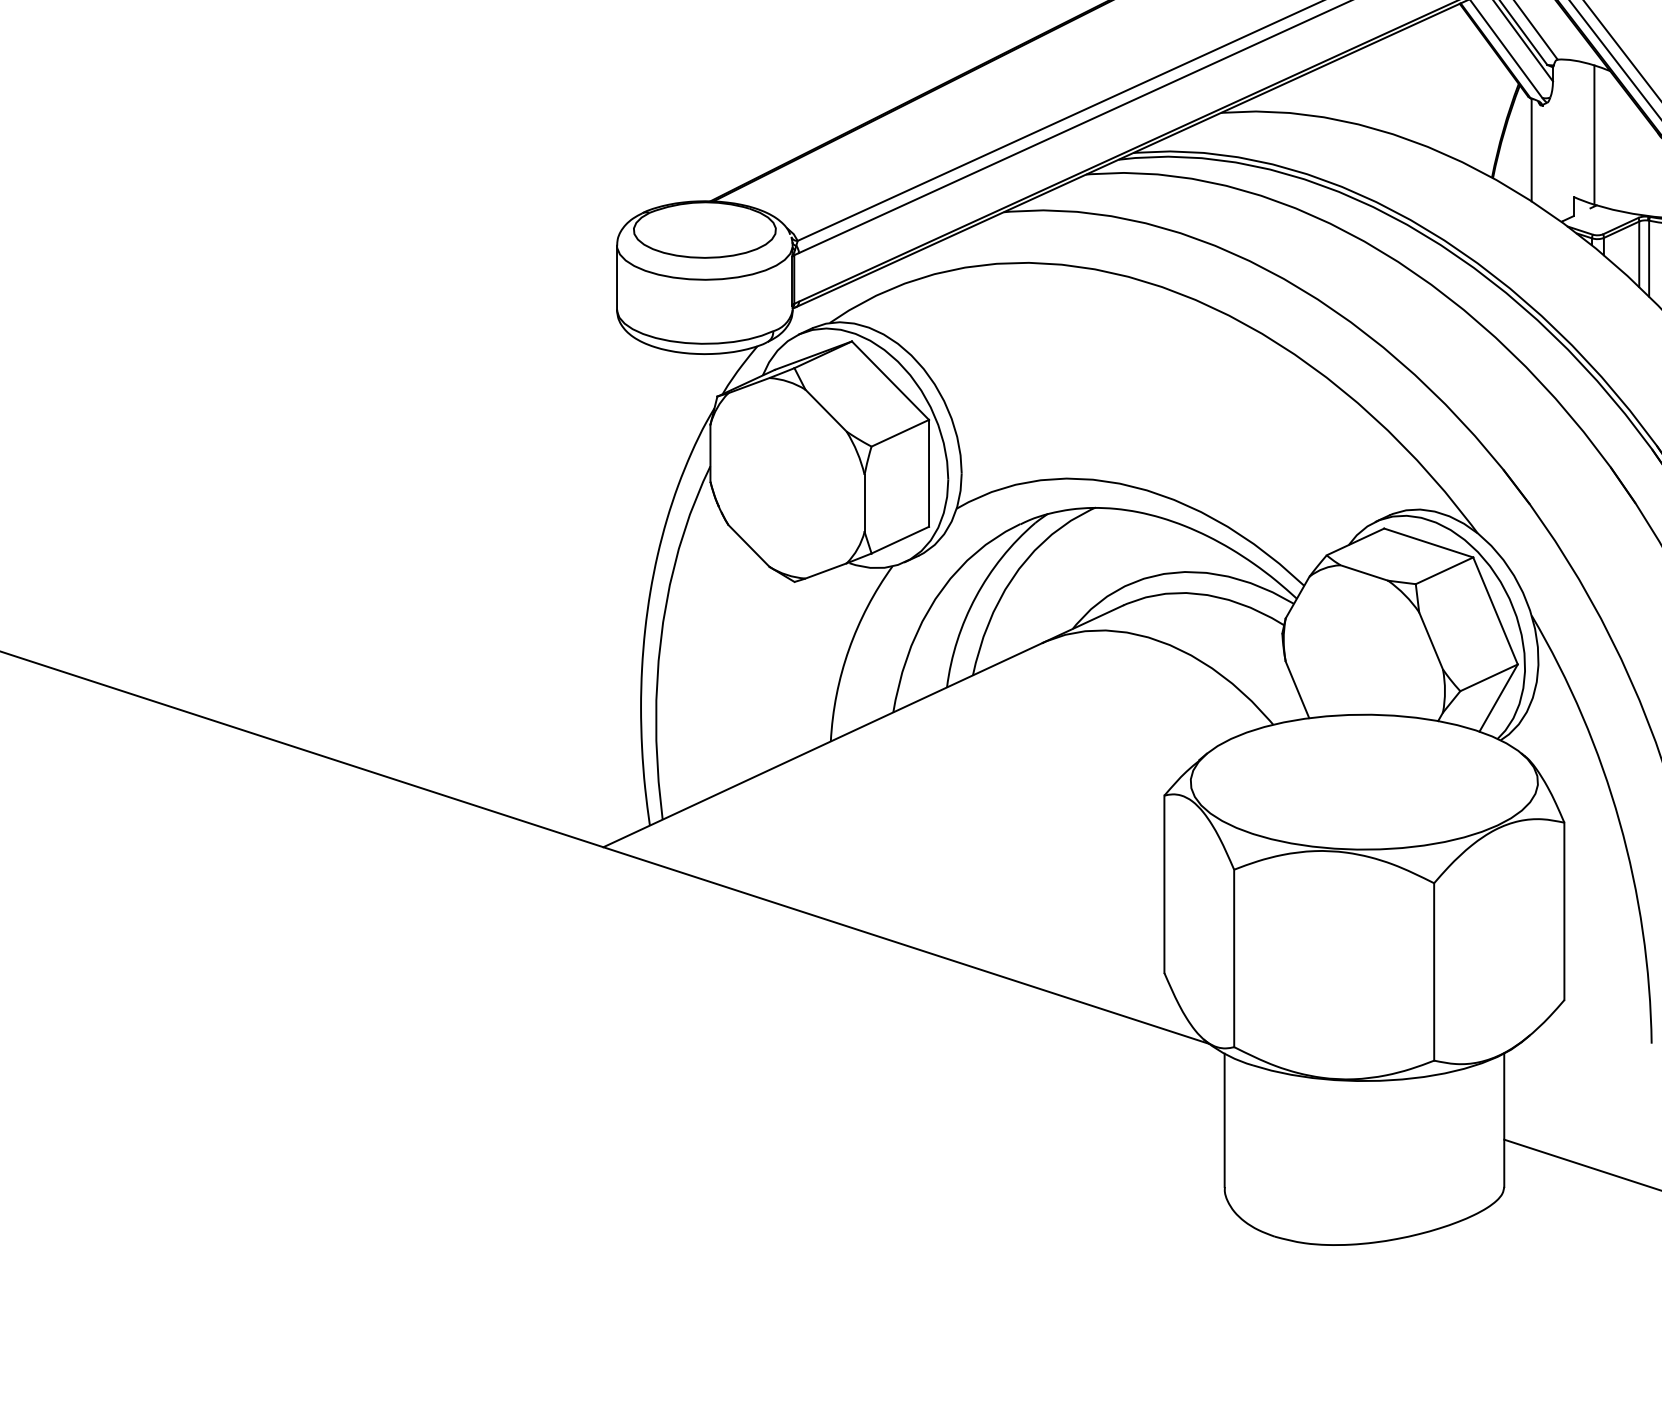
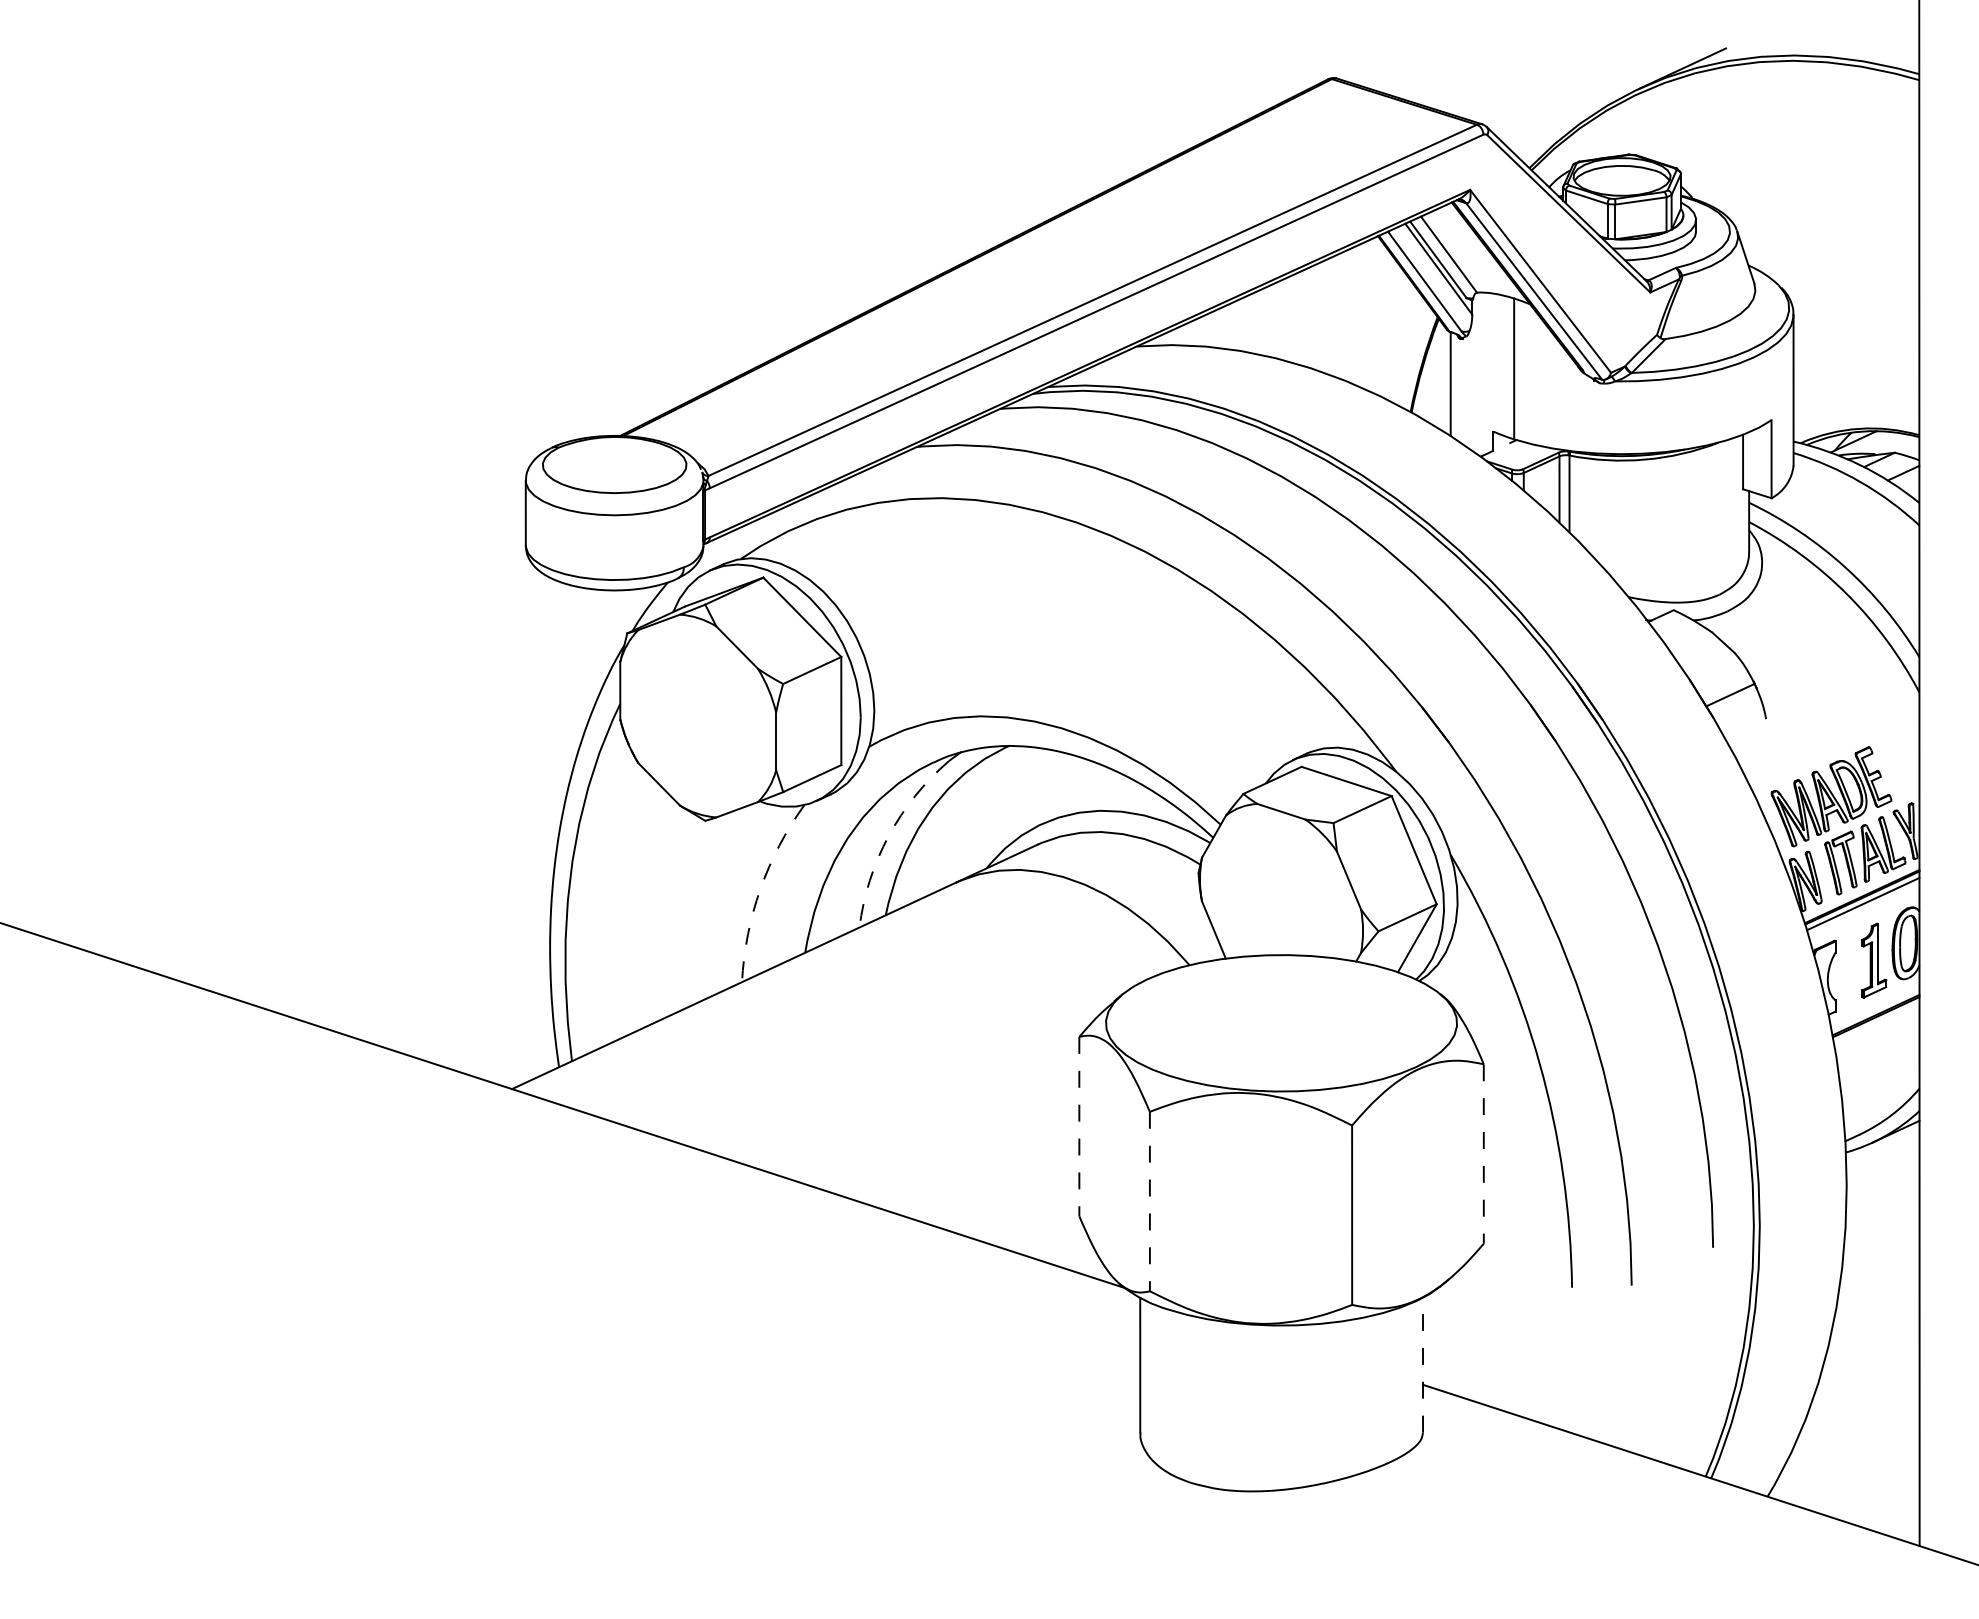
arc: (975, 597) -> (888, 836), solid -> dashed
arc: (849, 649) -> (760, 889), solid -> dashed
line: (1164, 884) -> (1079, 1126), solid -> dashed
line: (1564, 911) -> (1483, 1154), solid -> dashed
line: (1233, 958) -> (1149, 1201), solid -> dashed
line: (1504, 1119) -> (1423, 1364), solid -> dashed

